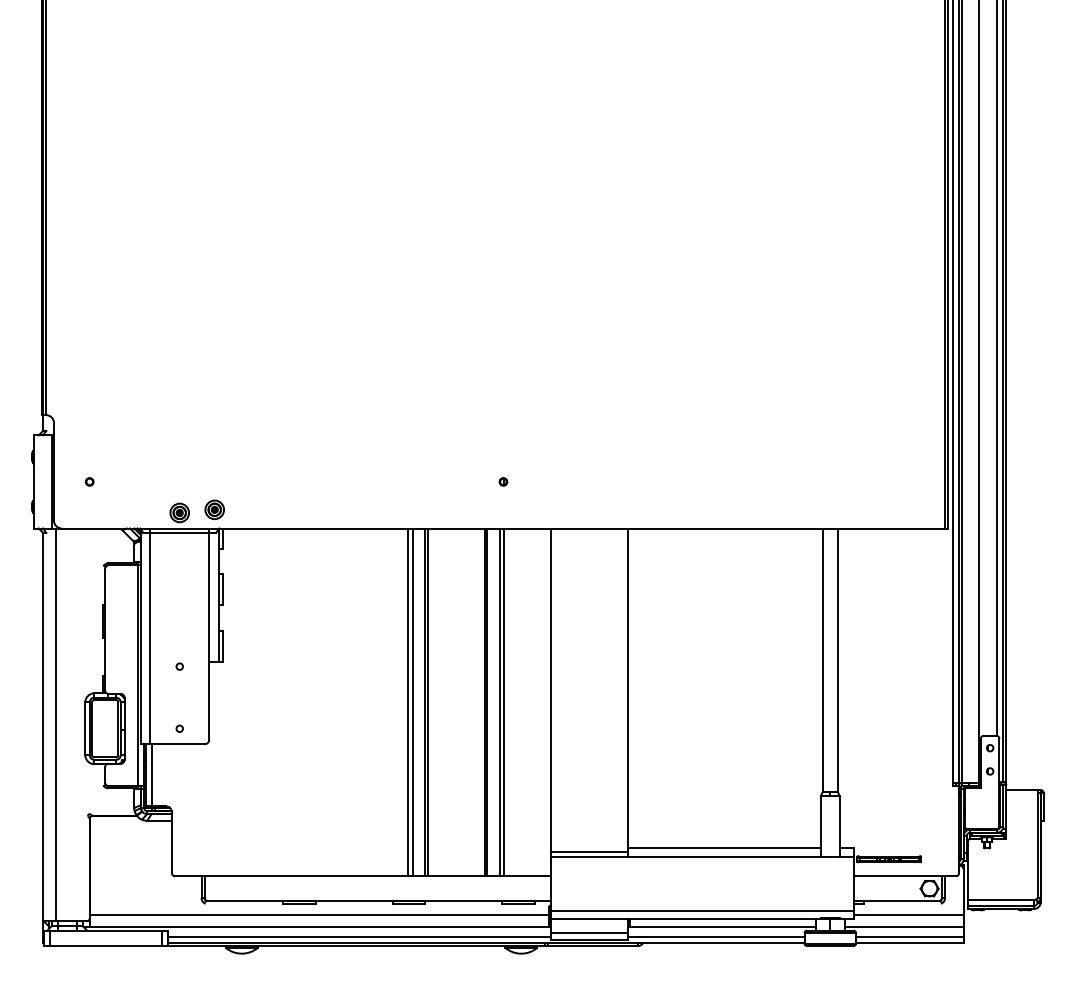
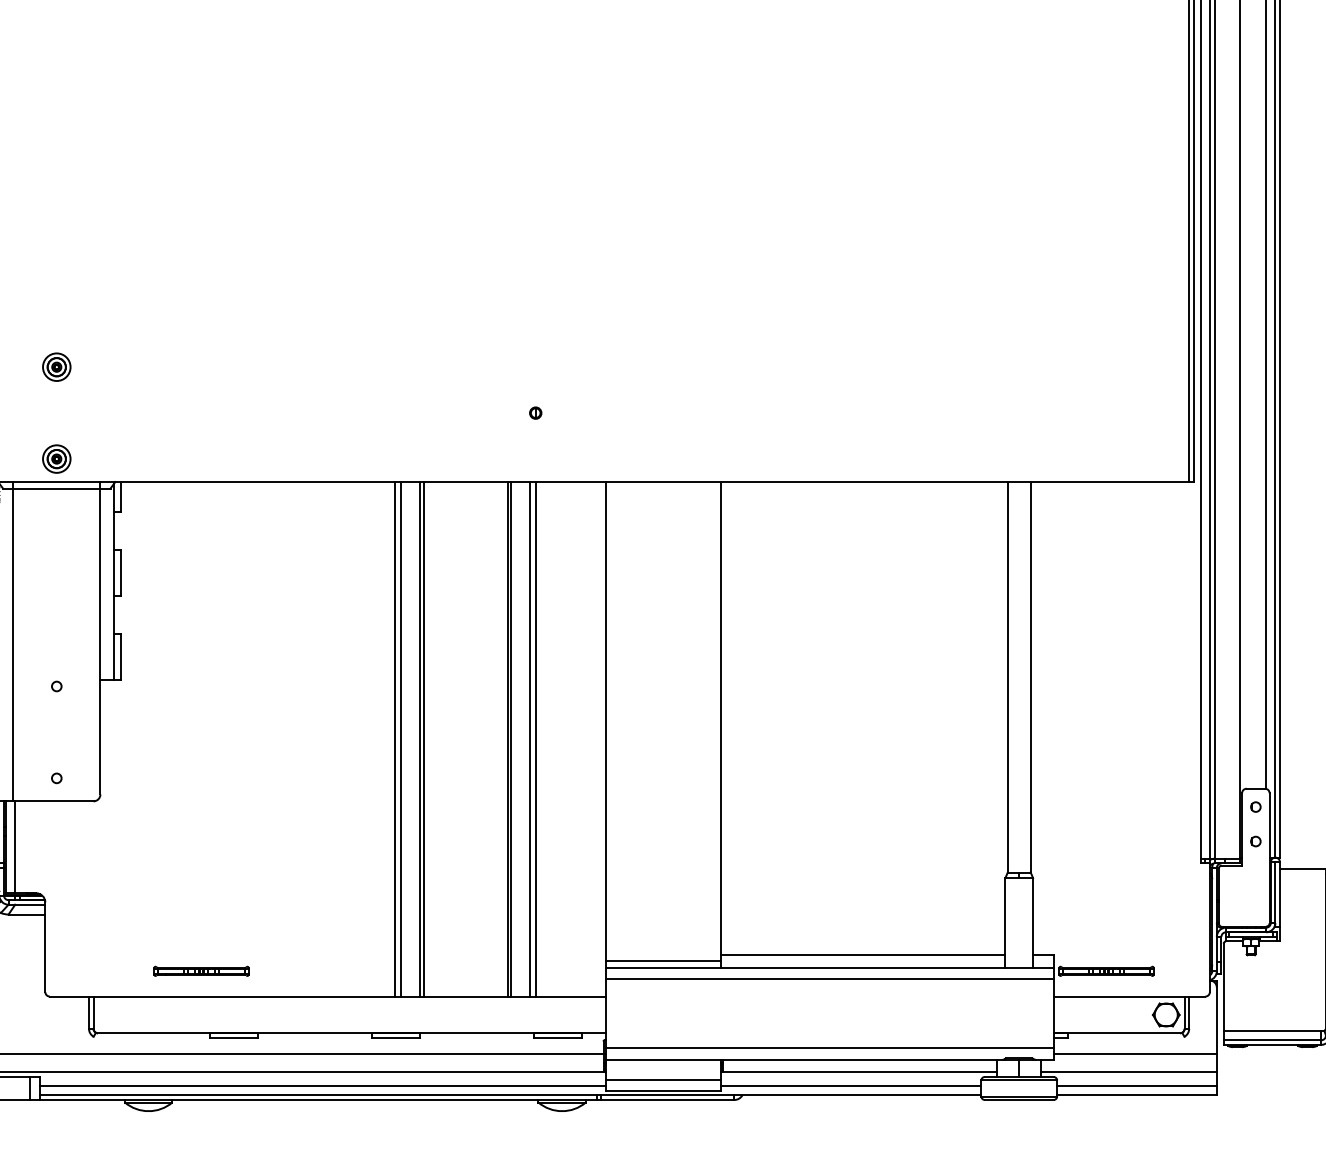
part: (214, 509) -> (56, 366), moved
part: (277, 859) -> (201, 971), added
line: (701, 864) -> (828, 979), added

